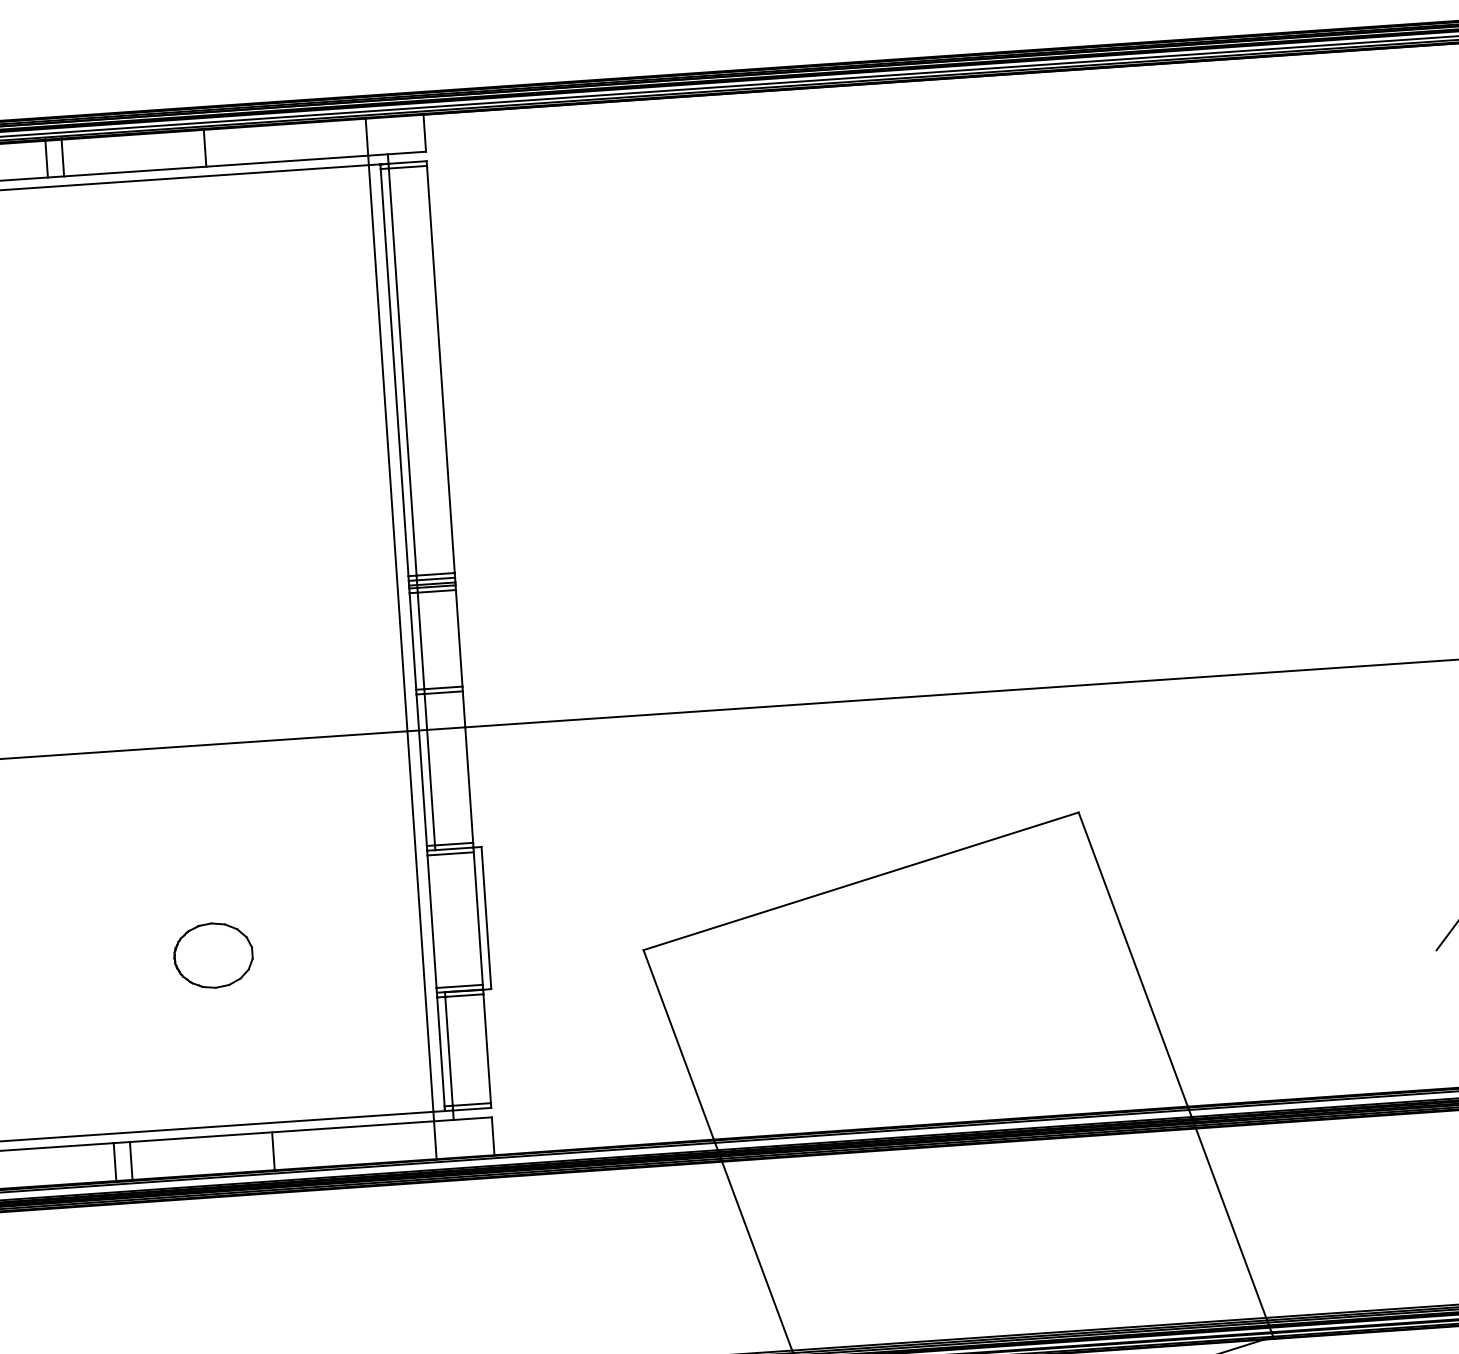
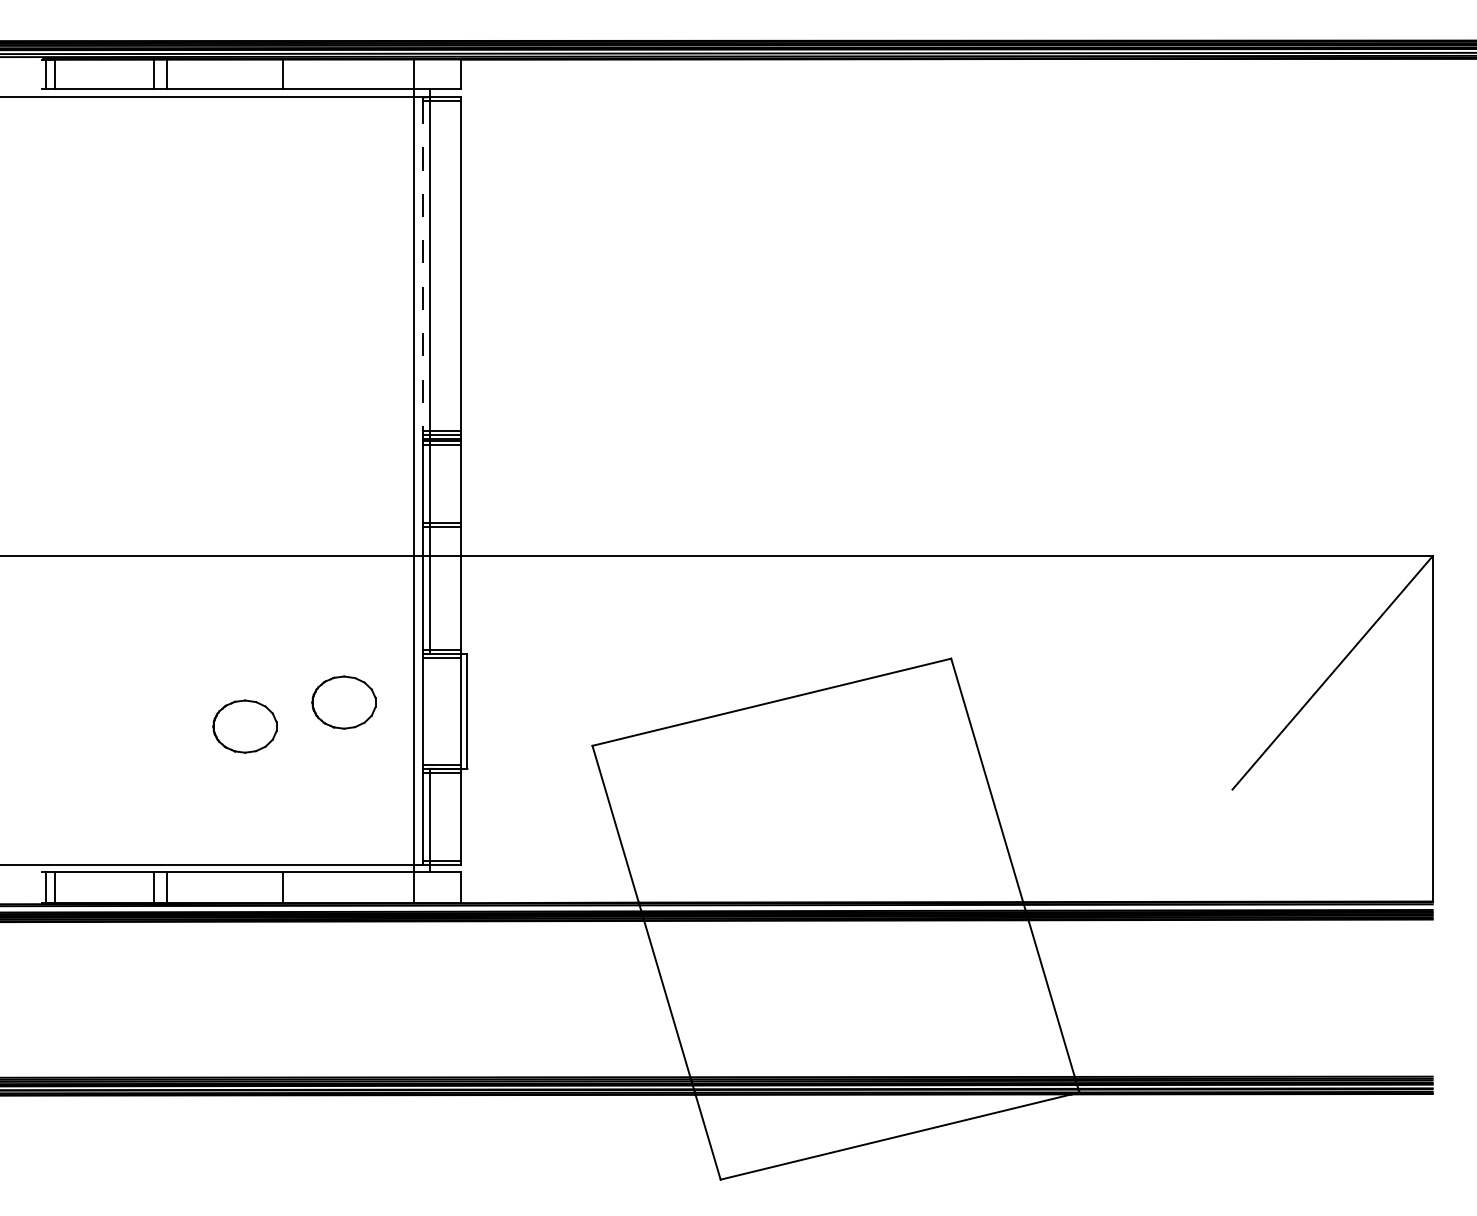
line: (394, 373) -> (423, 266), solid -> dashed
part: (332, 917) -> (343, 702), added

